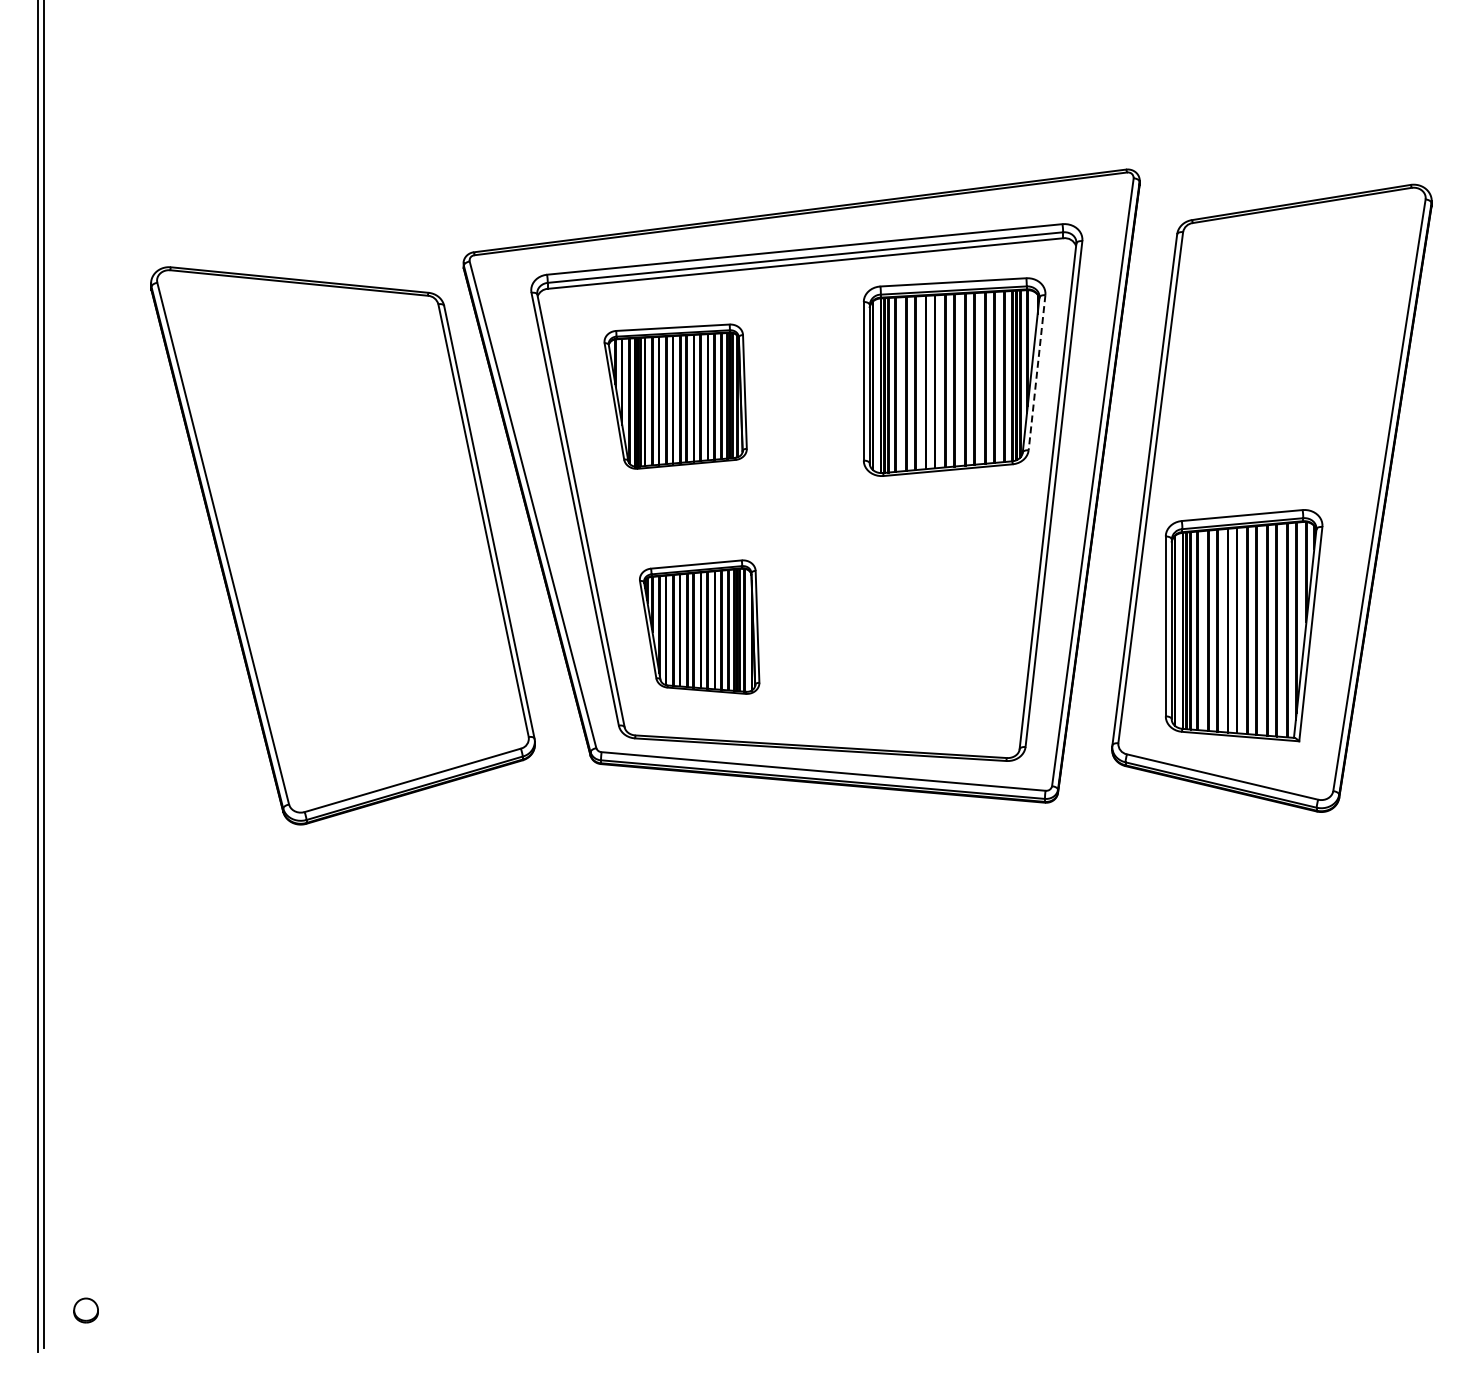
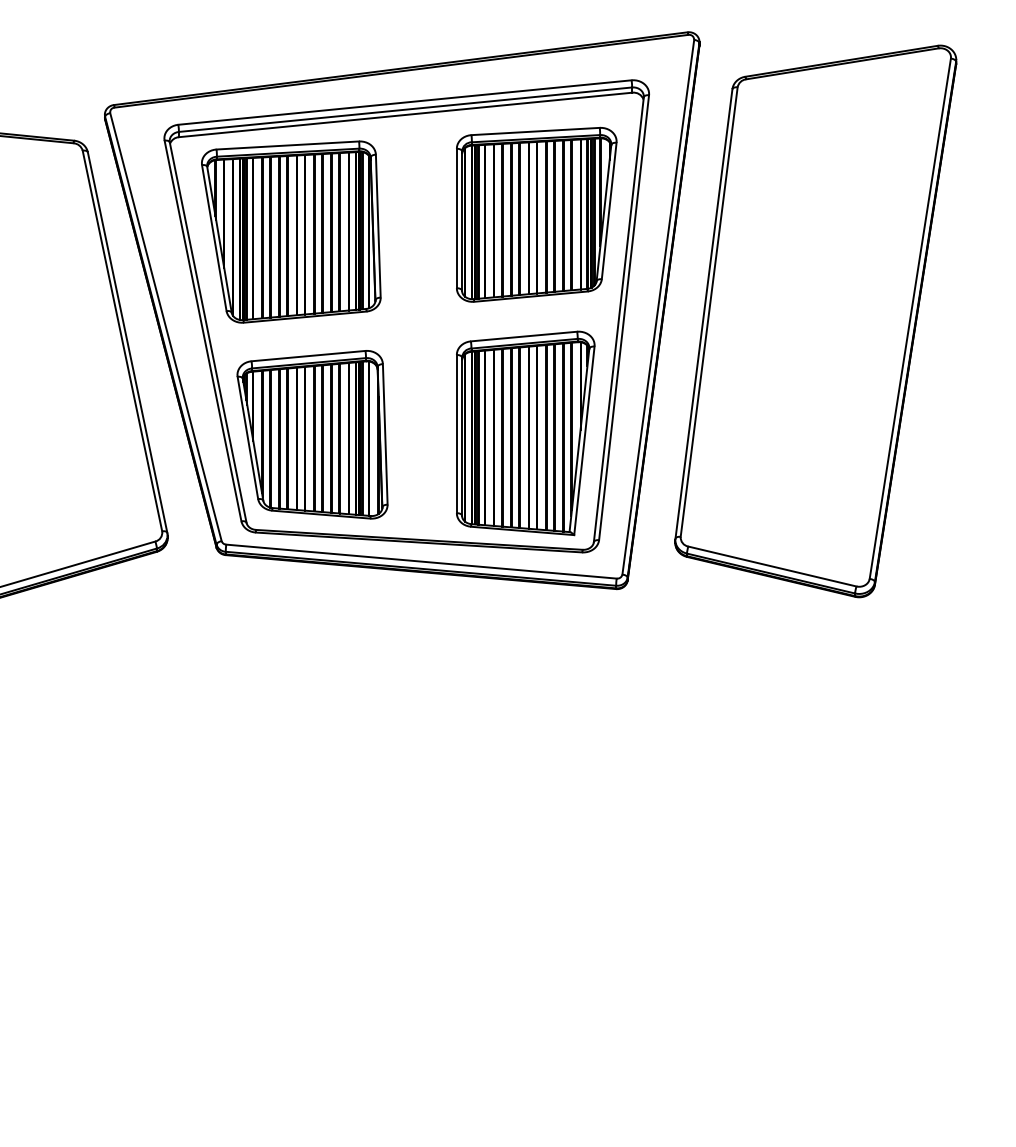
line: (1036, 373) -> (608, 211), dashed -> solid
part: (675, 396) -> (291, 231), size x1.43
part: (1244, 625) -> (526, 433), moved
part: (699, 626) -> (312, 434), size x1.43

